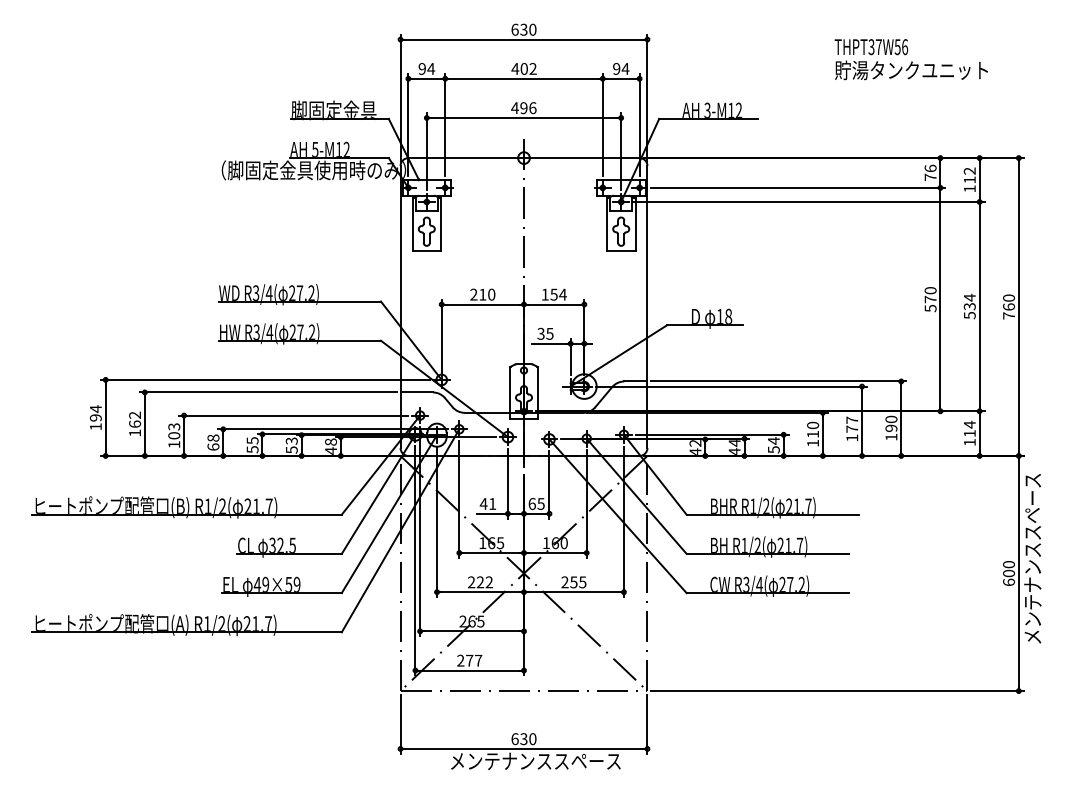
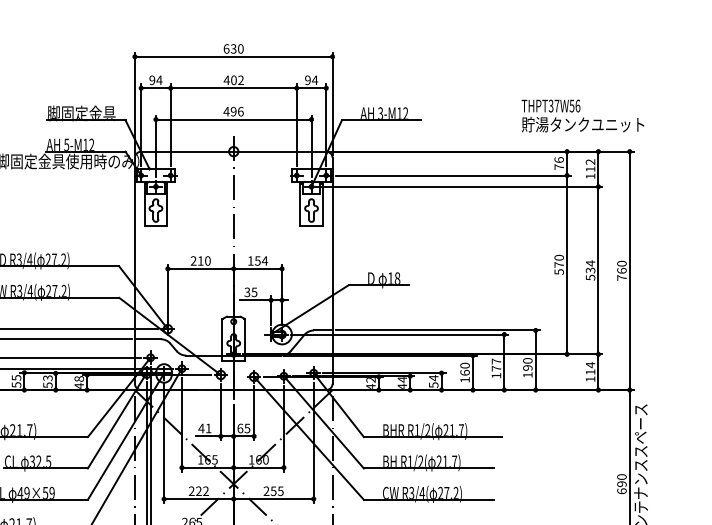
text: (910, 59) -> (582, 115), moved
text: (813, 433) -> (465, 372), 110 -> 160
text: (1008, 573) -> (621, 484), 600 -> 690

